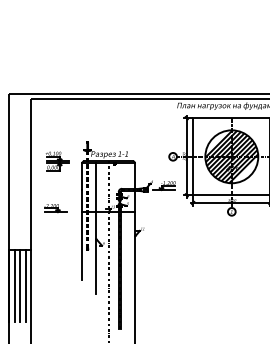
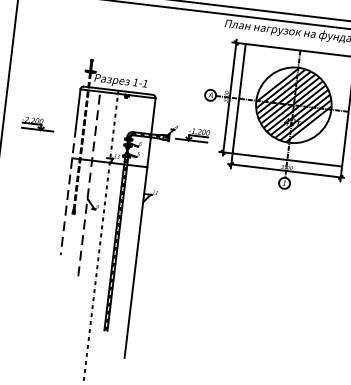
part: (57, 161) -> (45, 82), removed
part: (55, 208) -> (37, 124), moved
line: (96, 227) -> (89, 182), solid -> dashed
line: (82, 235) -> (68, 191), solid -> dashed

